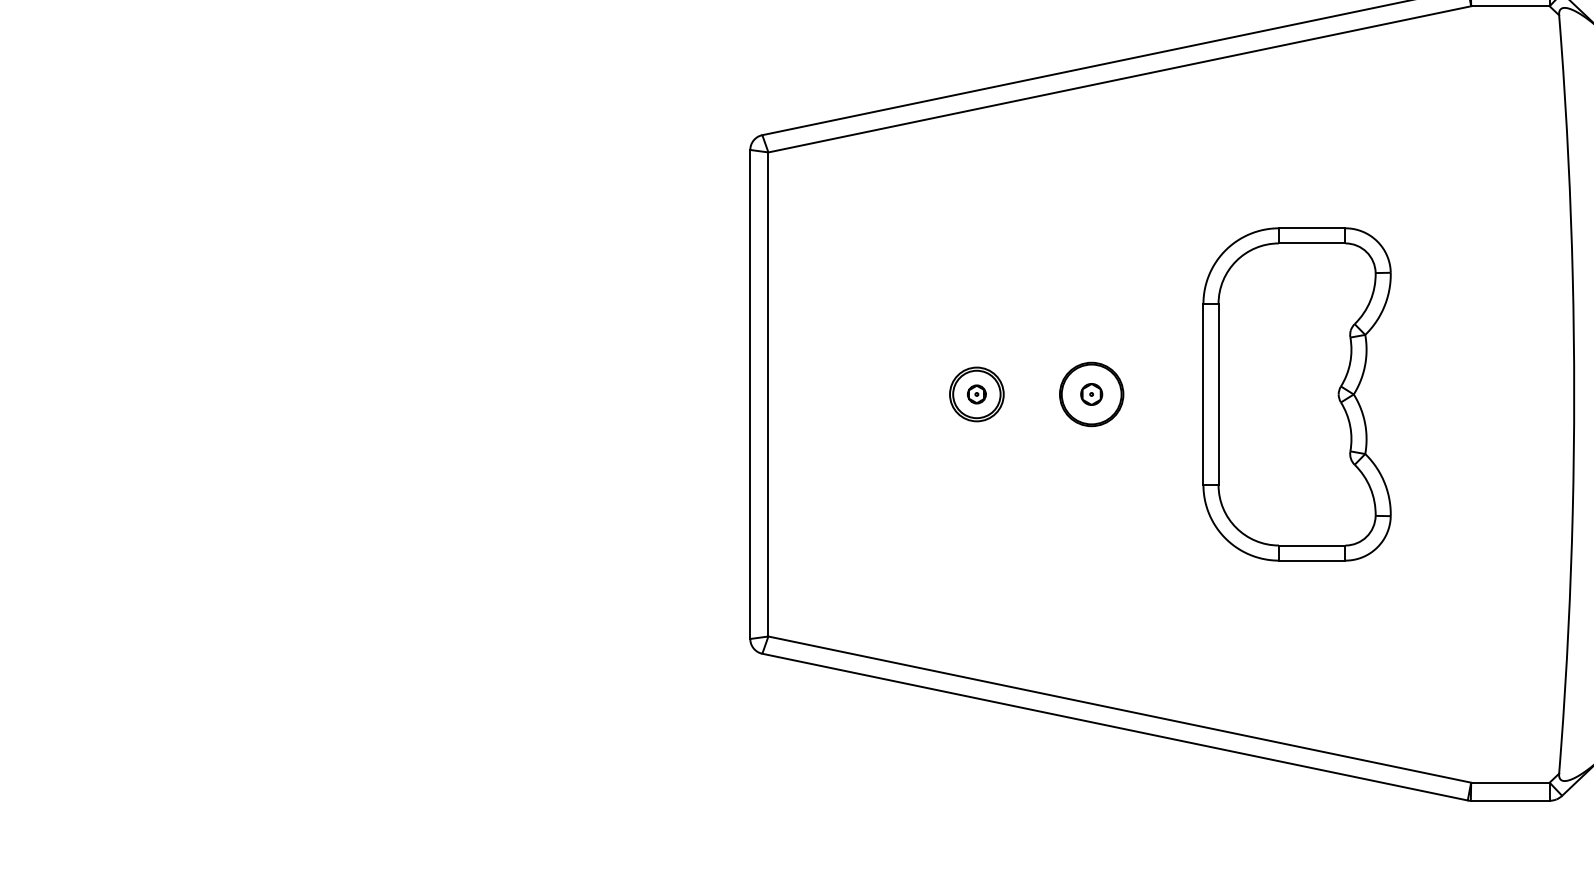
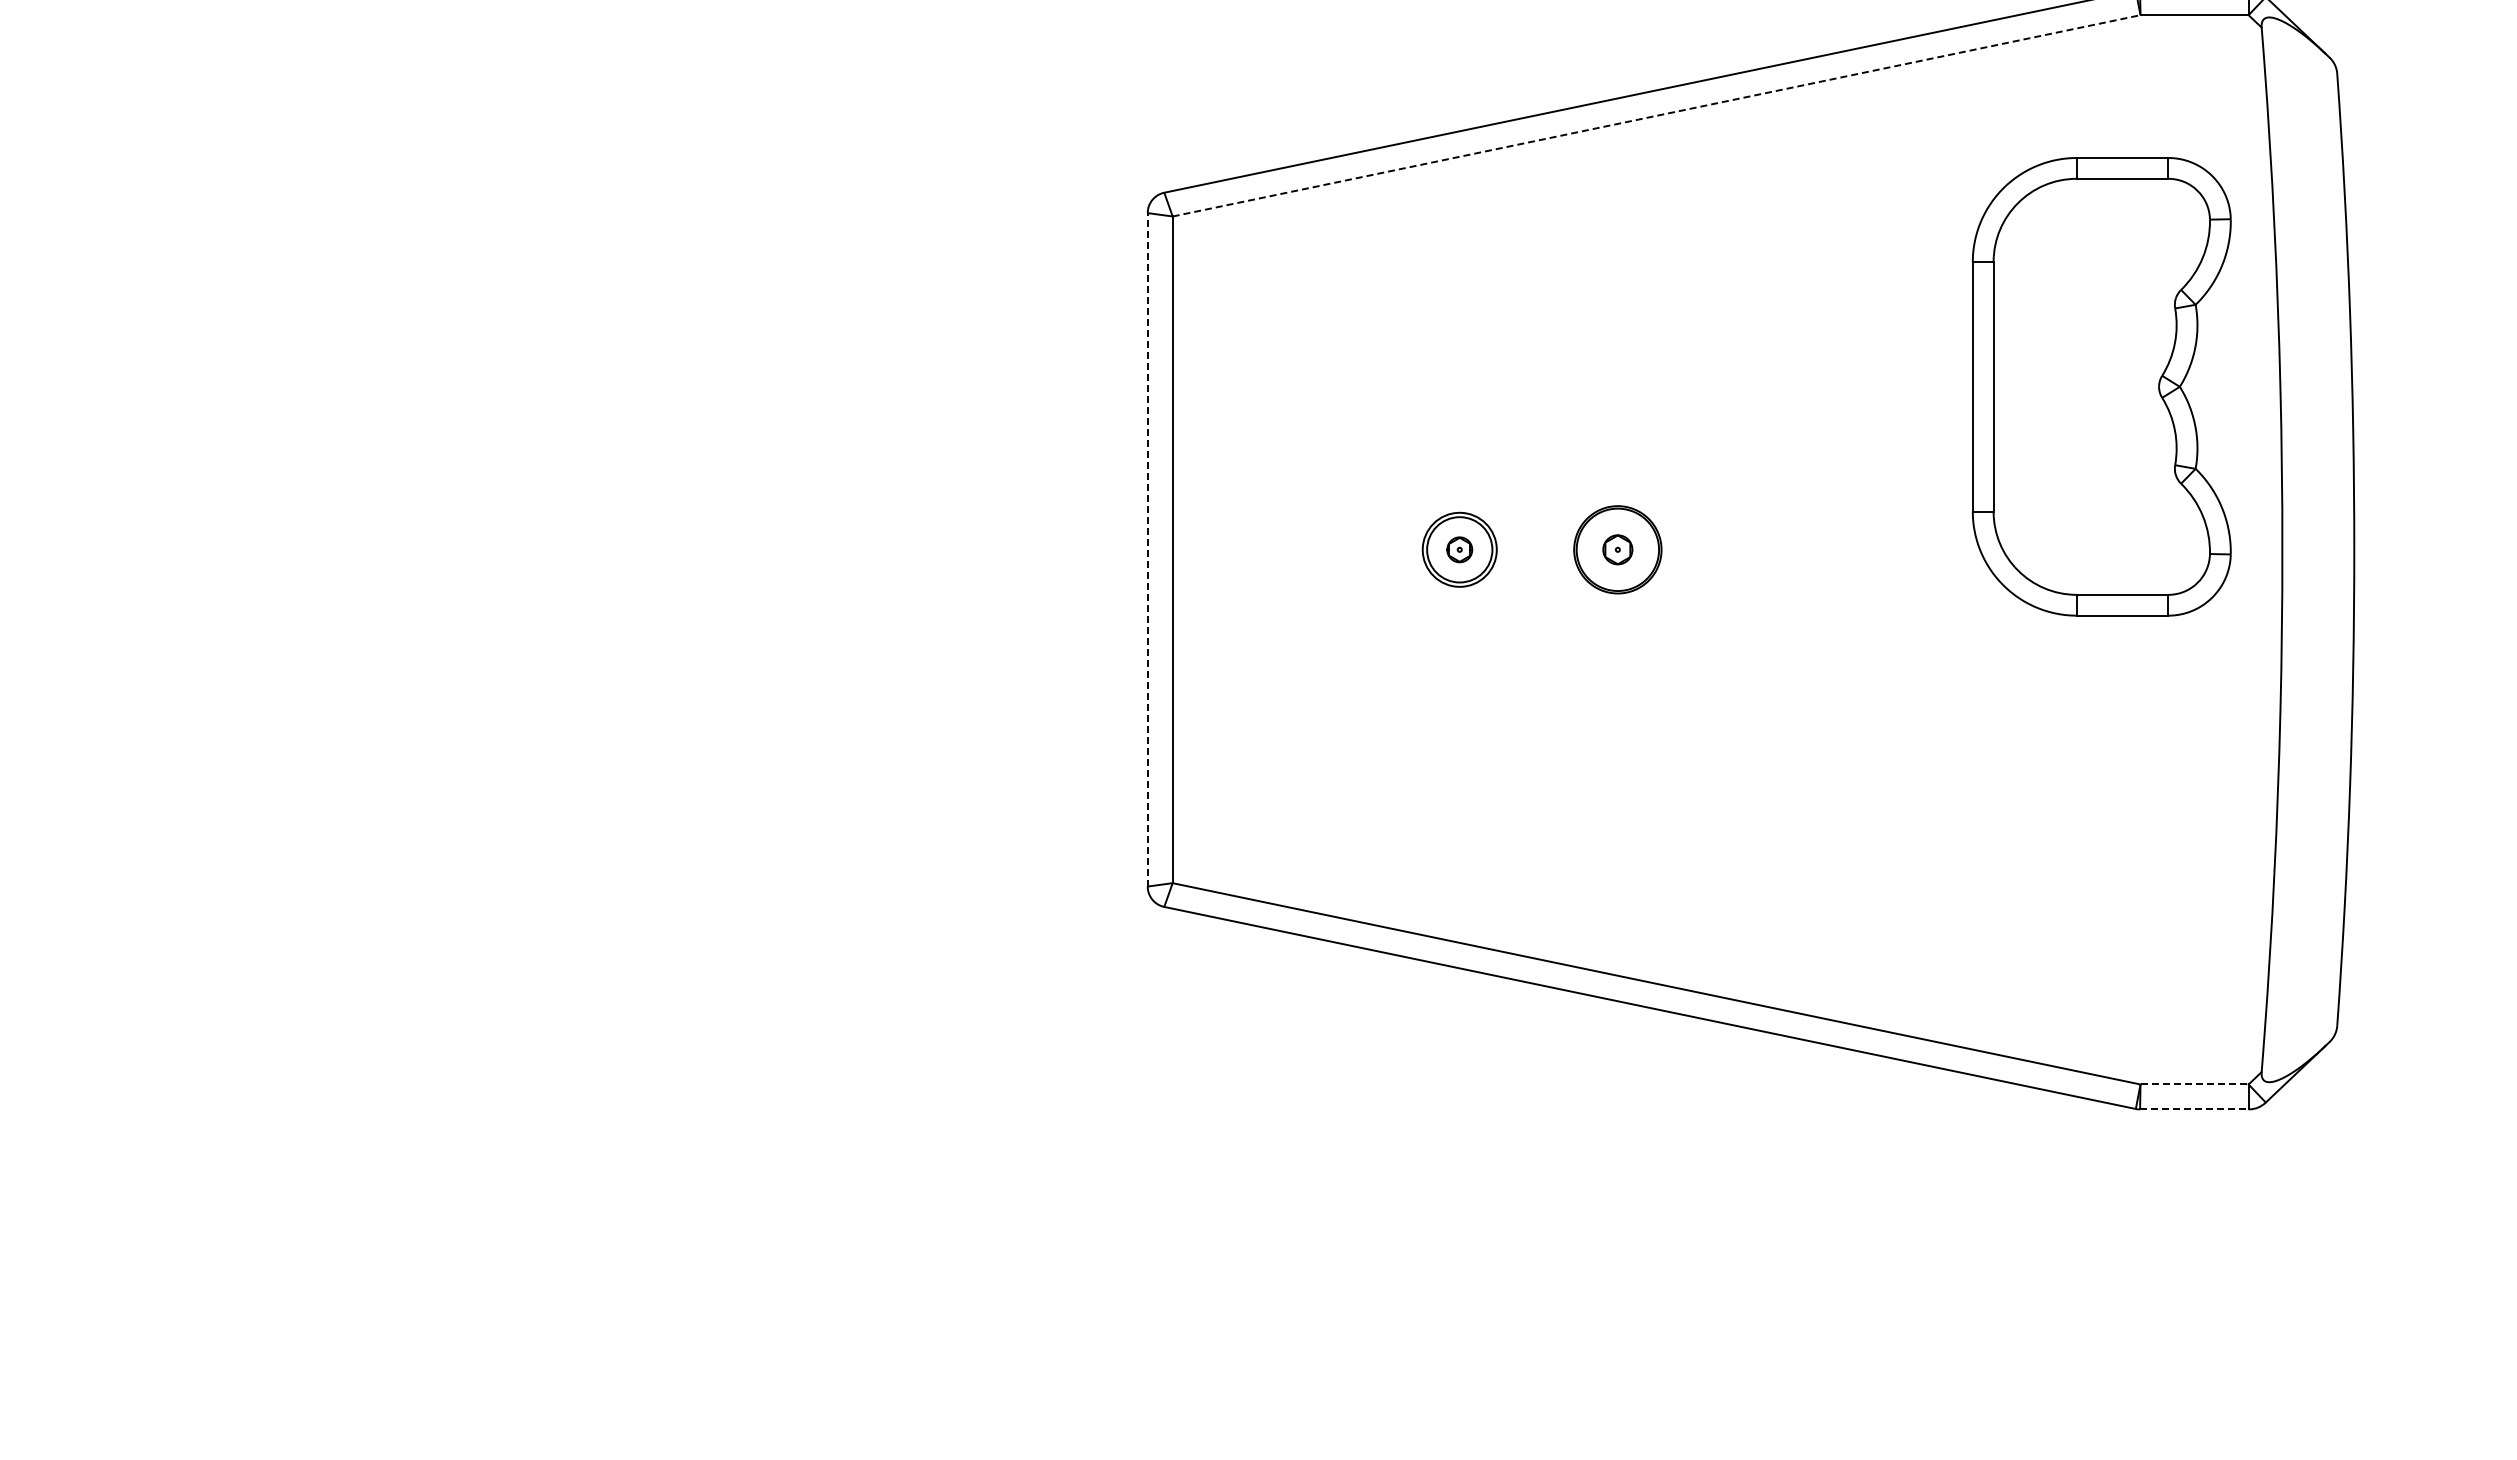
line: (1120, 79) -> (1657, 115), solid -> dashed
line: (750, 394) -> (1147, 549), solid -> dashed
part: (1296, 394) -> (2101, 386), moved
line: (1511, 782) -> (2195, 1084), solid -> dashed
line: (1510, 800) -> (2194, 1109), solid -> dashed

